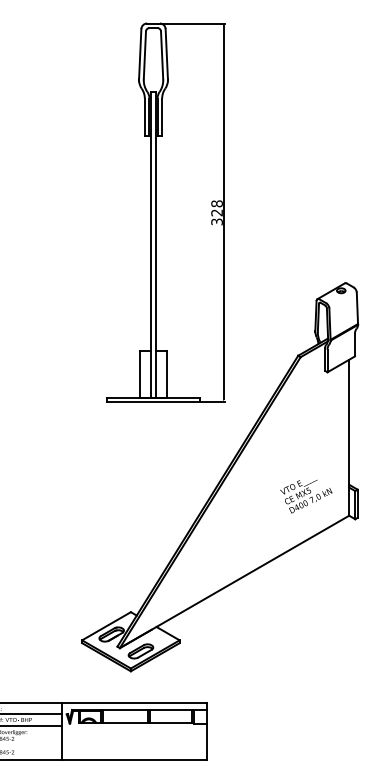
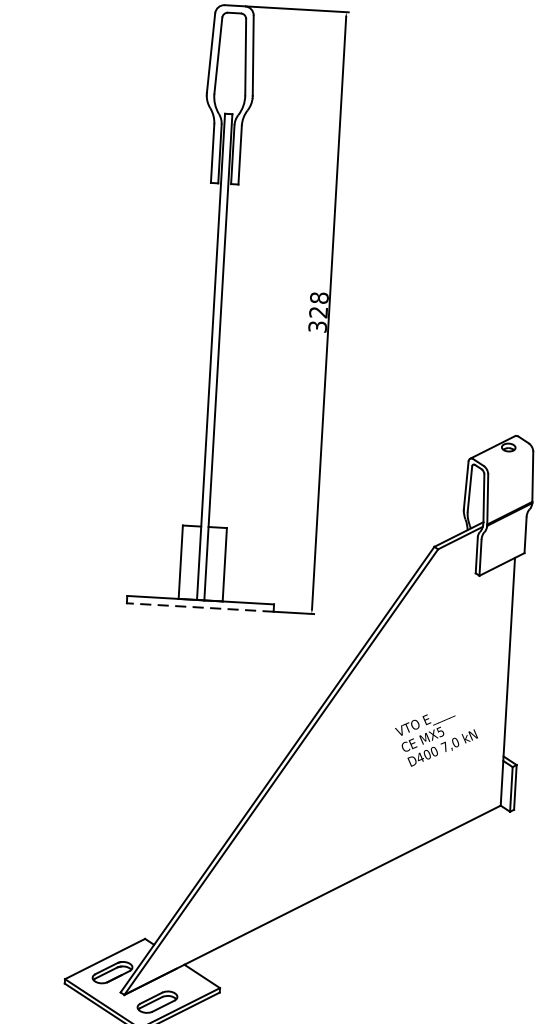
line: (153, 402) -> (200, 607), solid -> dashed
text: (306, 496) -> (436, 741), moved

